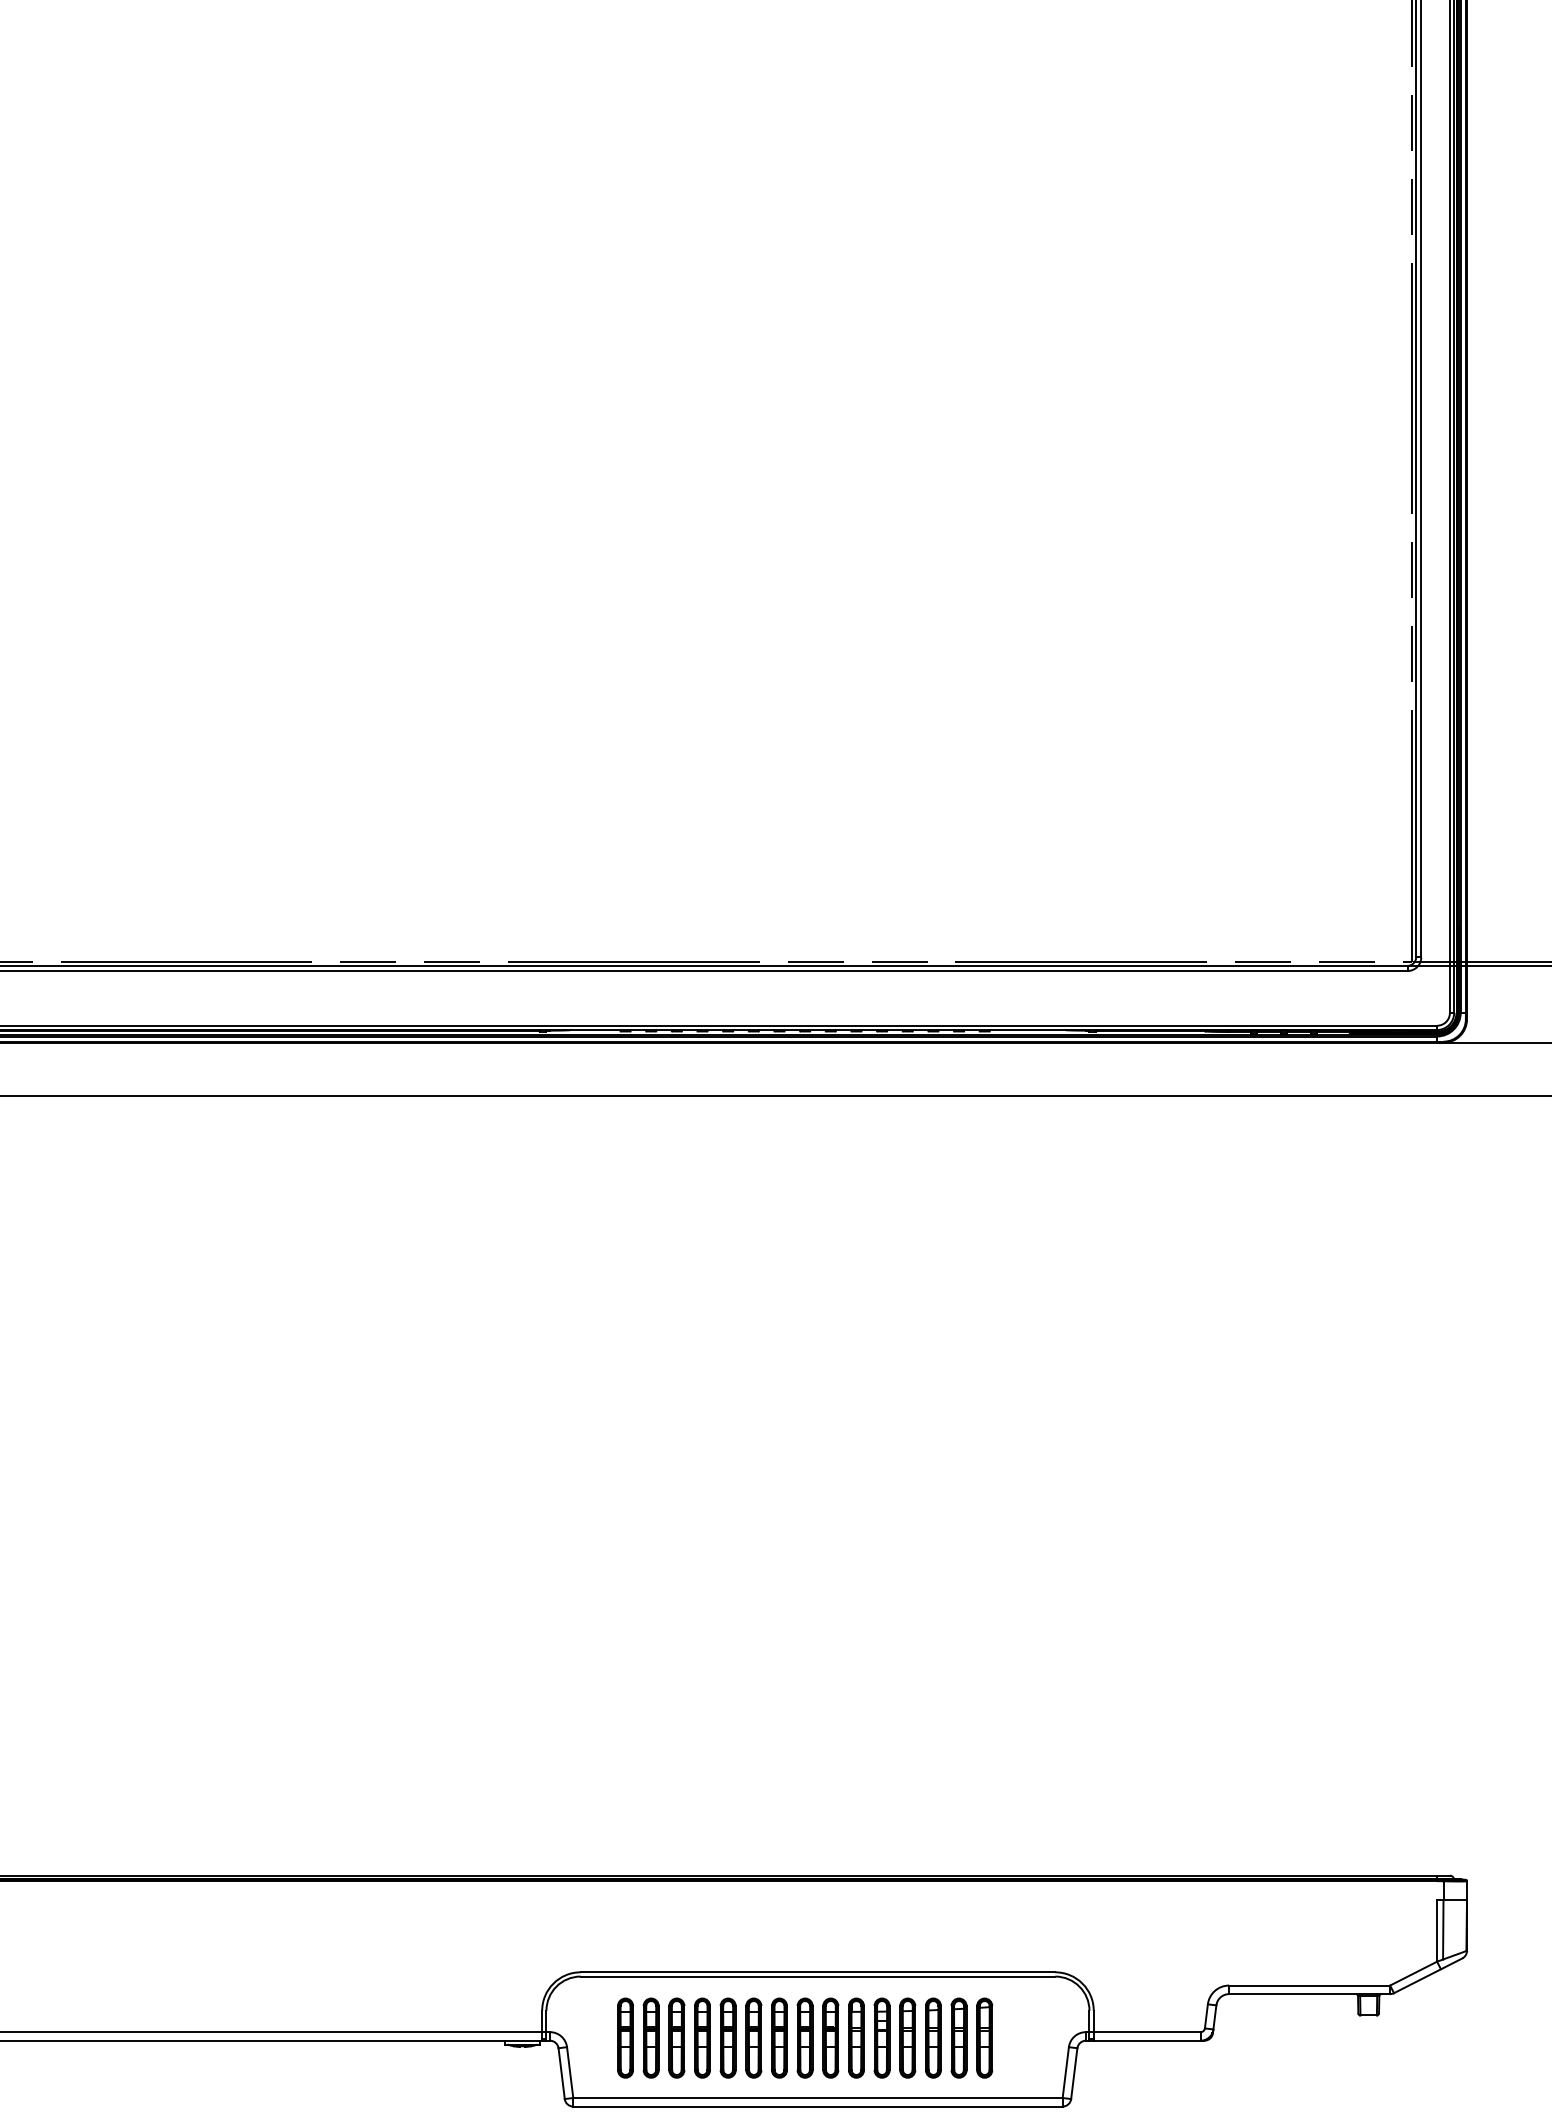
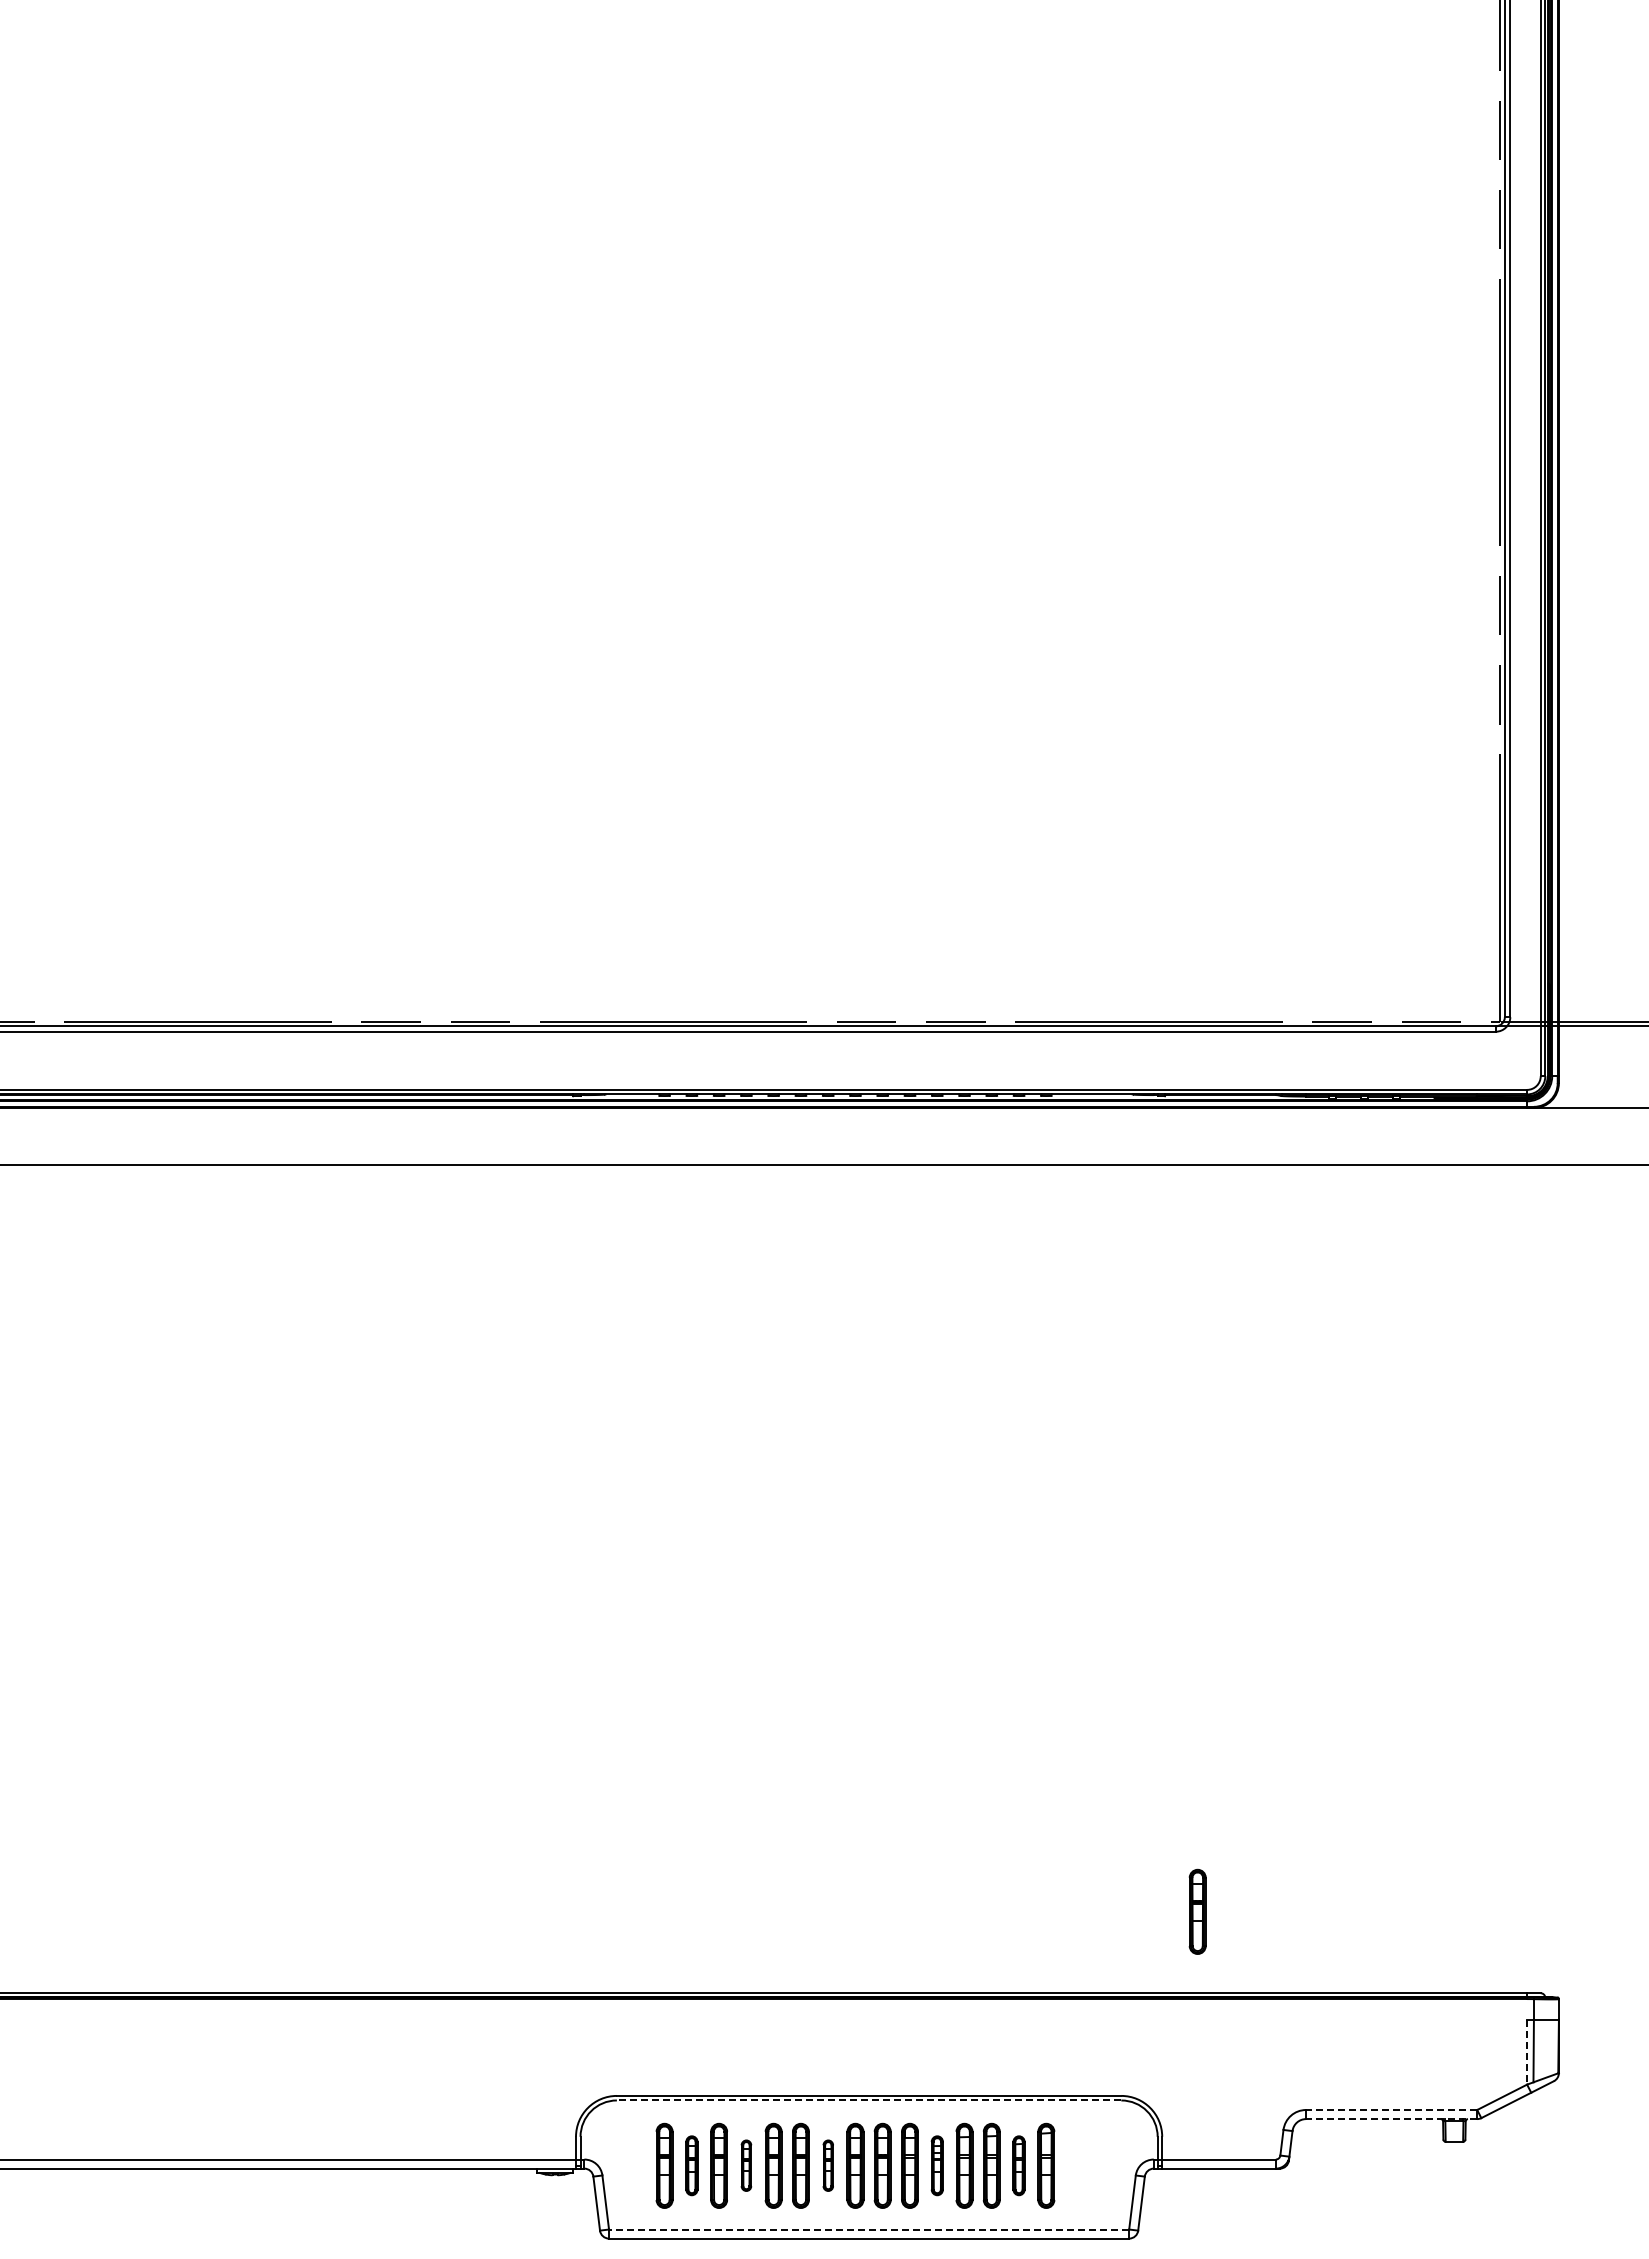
part: (1126, 1798) -> (1197, 1911), added
line: (1437, 1931) -> (1527, 2052), solid -> dashed
line: (817, 1976) -> (868, 2100), solid -> dashed
line: (1309, 1986) -> (1391, 2110), solid -> dashed
line: (1309, 1994) -> (1391, 2119), solid -> dashed
part: (650, 2037) -> (691, 2165), size x0.7
part: (702, 2037) -> (746, 2165), size x0.6
part: (779, 2037) -> (828, 2165), size x0.6
part: (882, 2037) -> (937, 2165), size x0.7
part: (958, 2037) -> (1018, 2165), size x0.7
line: (817, 2097) -> (868, 2229), solid -> dashed

